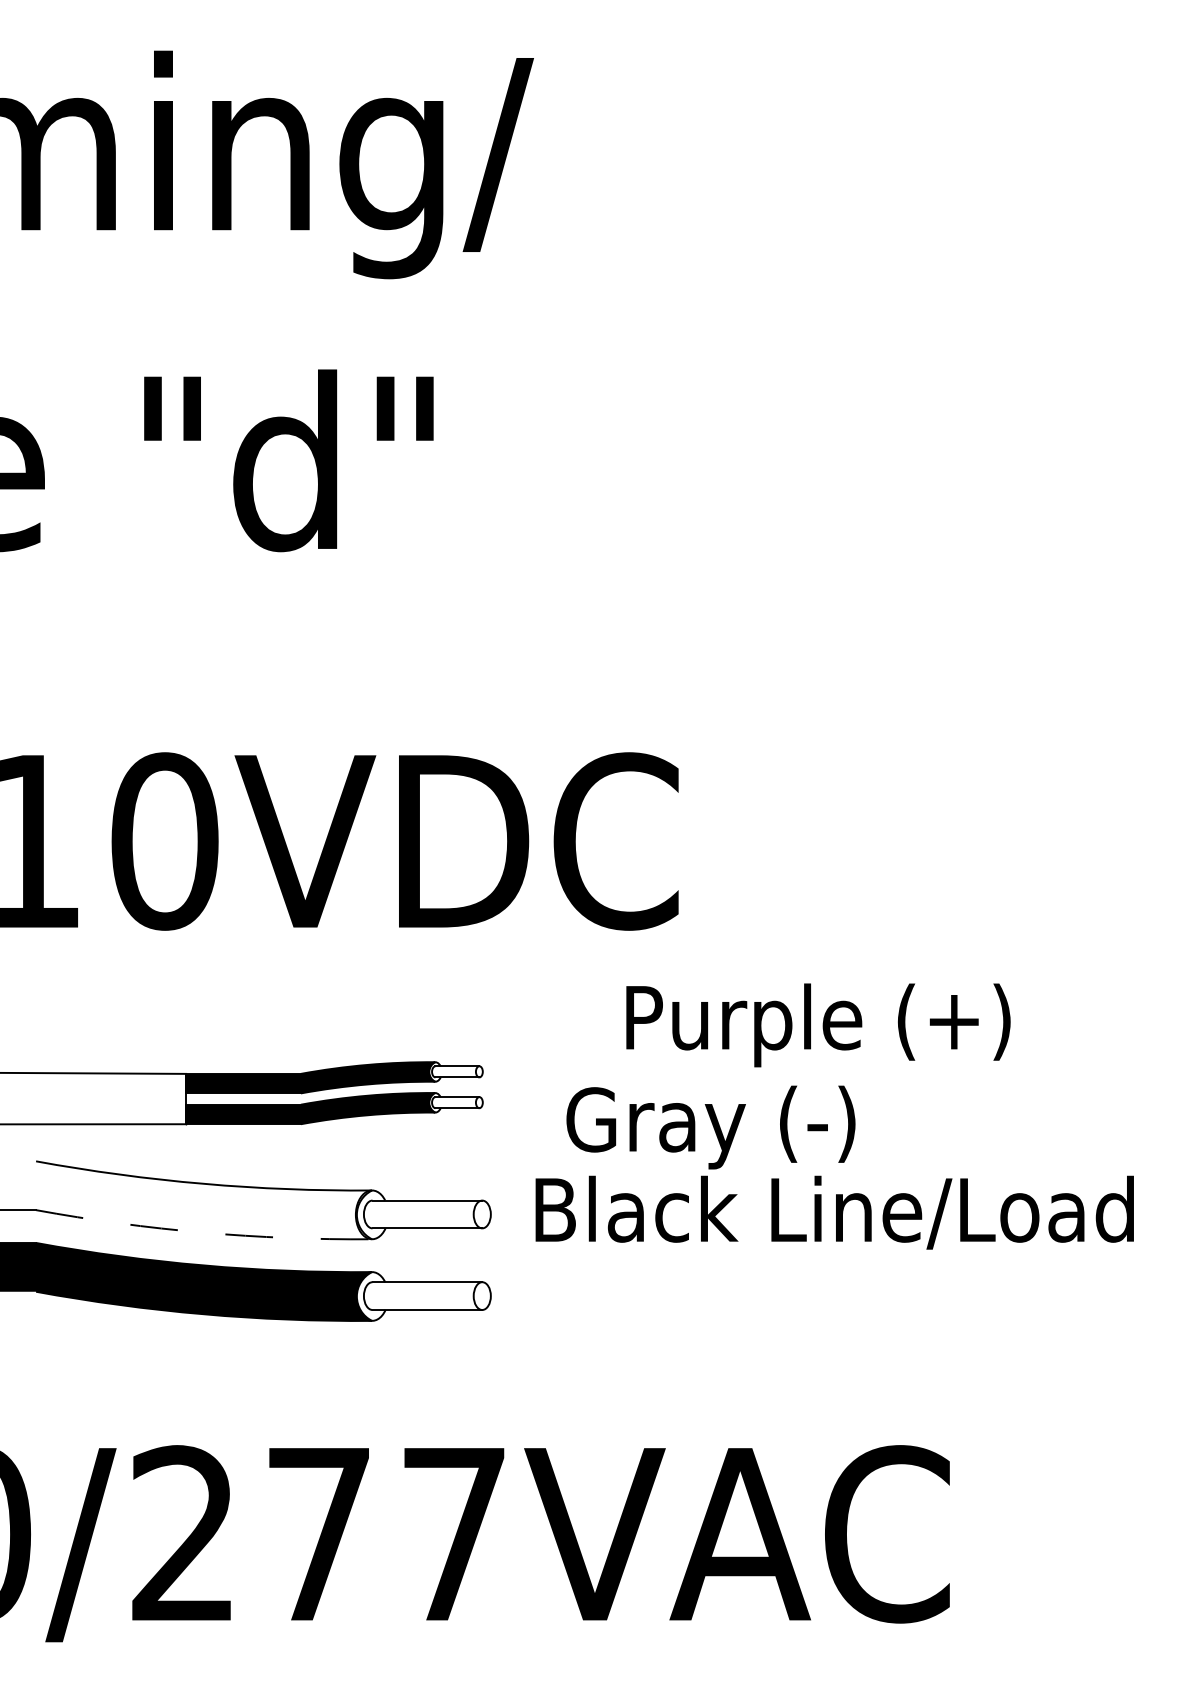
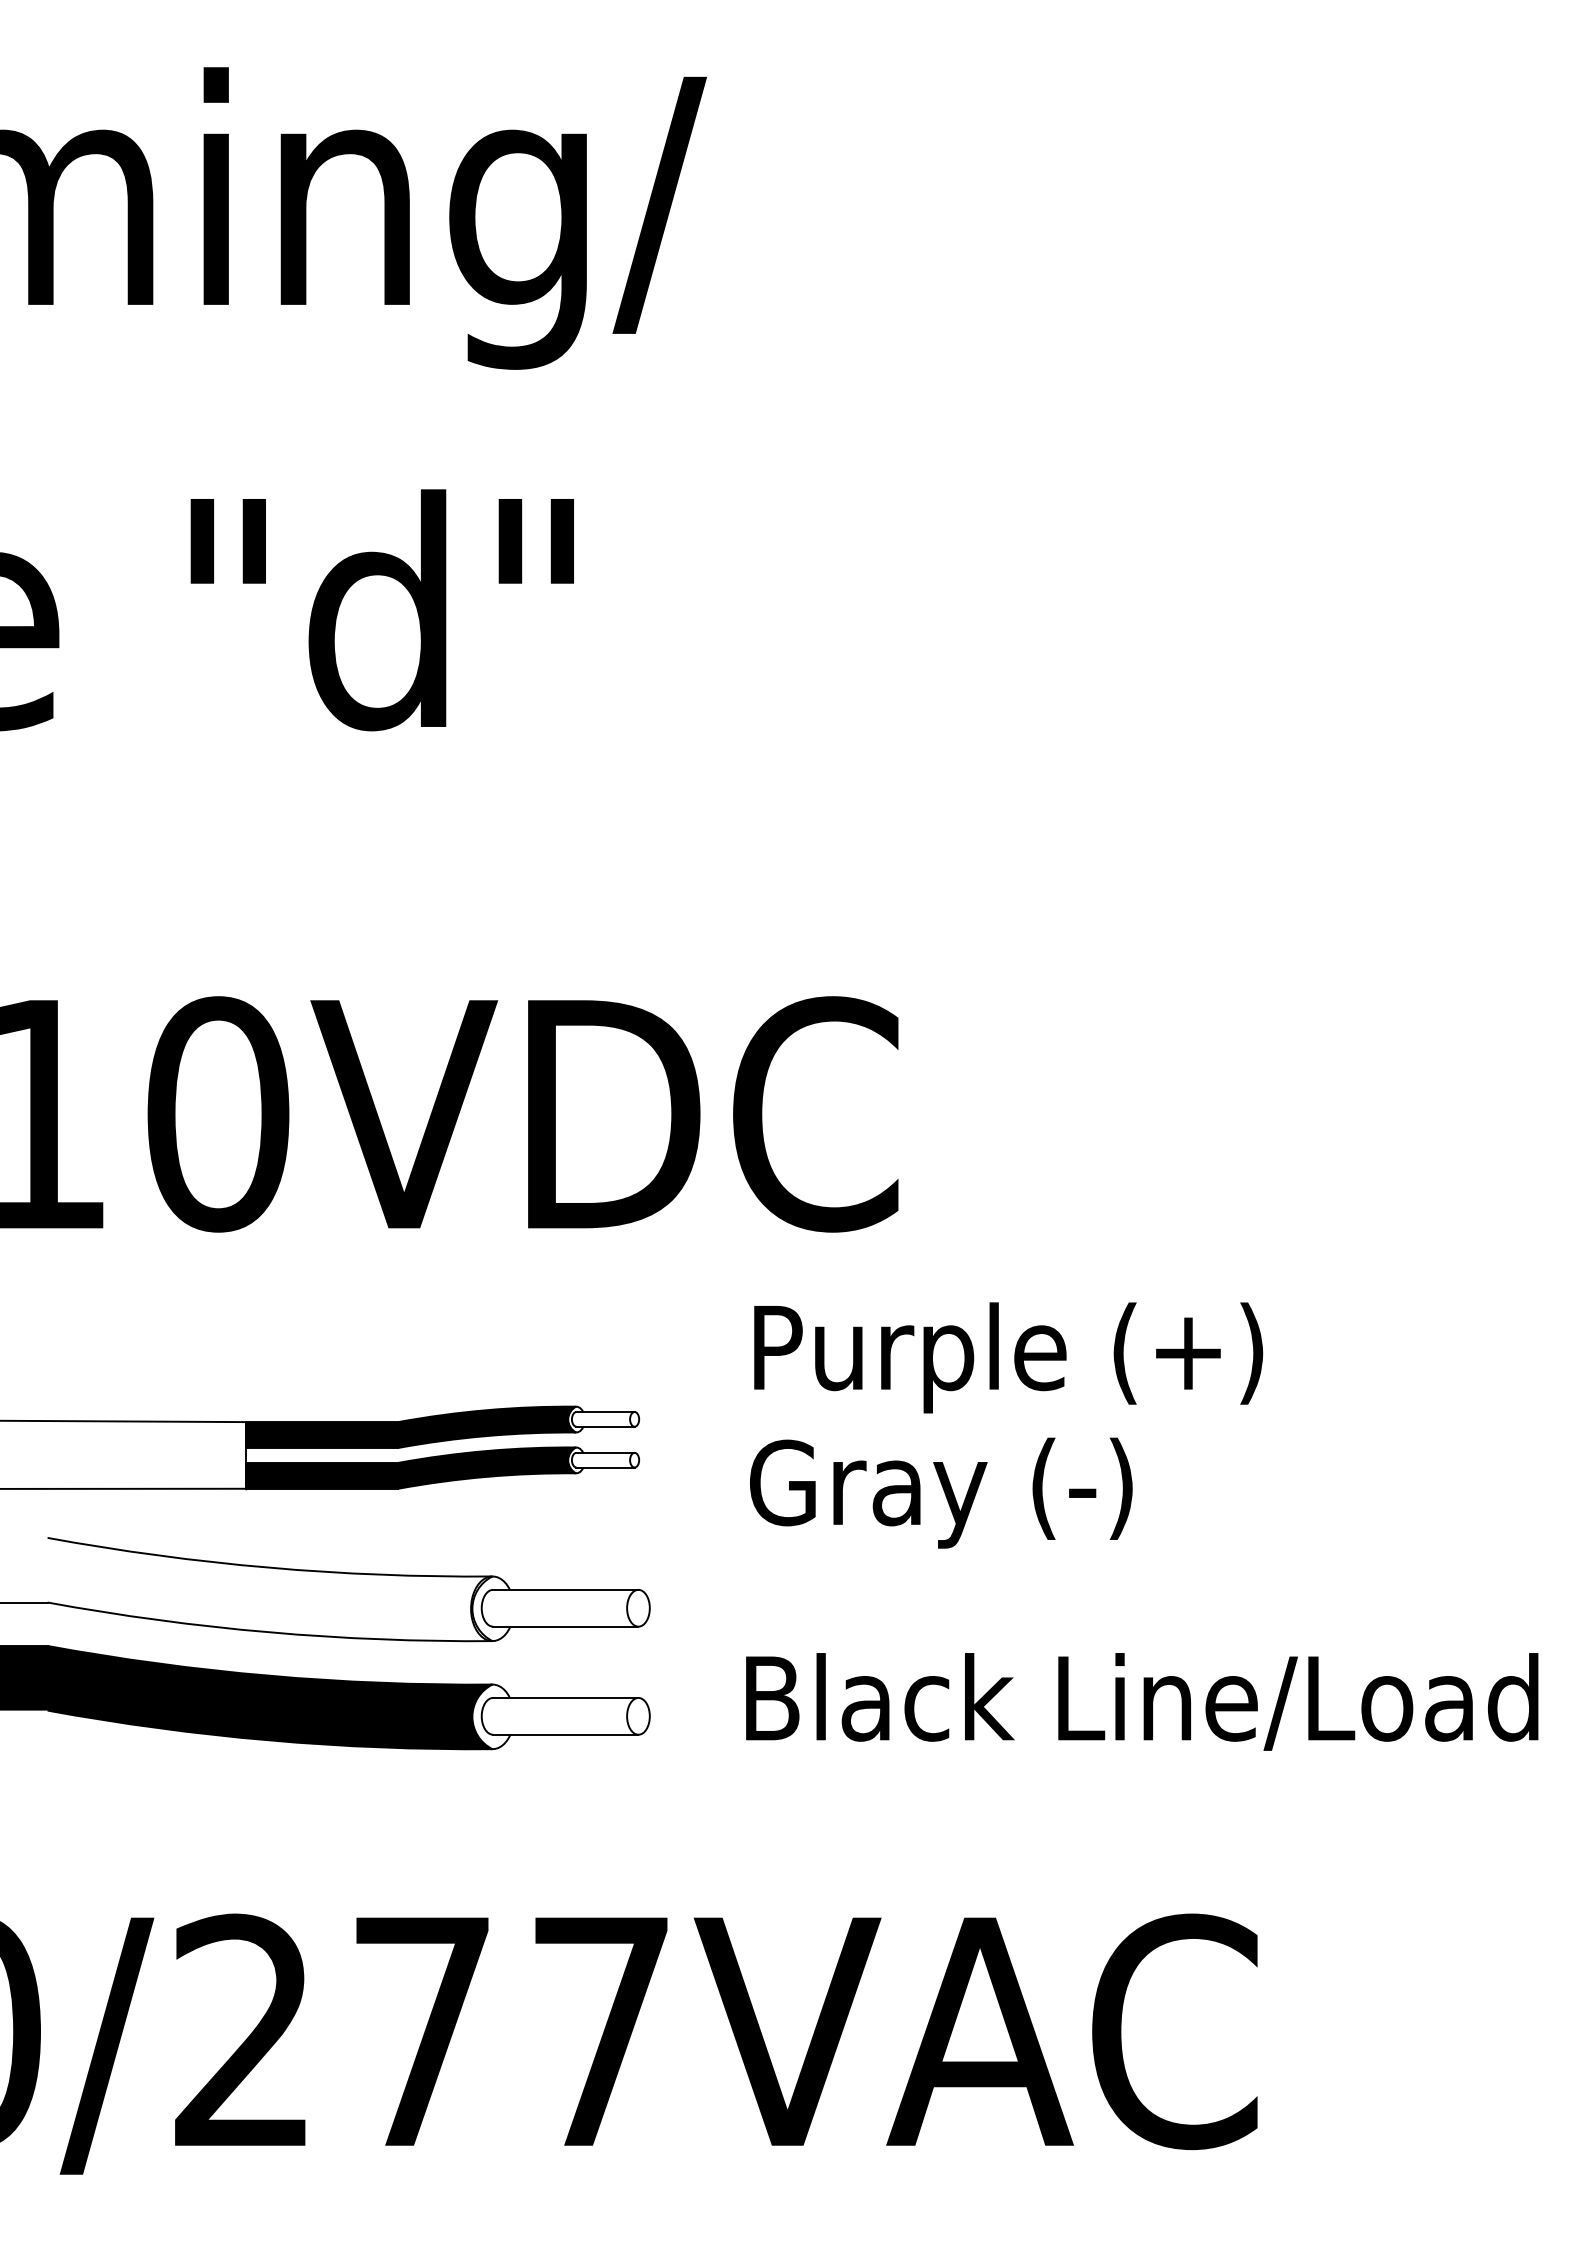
text: (818, 1025) -> (1008, 1357), moved
text: (835, 1212) -> (1142, 1701), moved
arc: (203, 1232) -> (269, 1632), dashed -> solid

